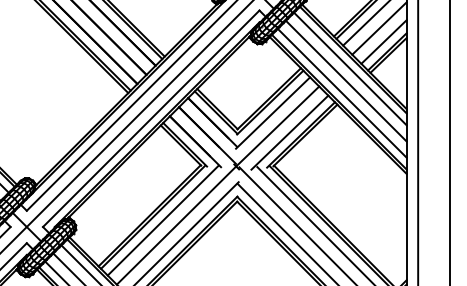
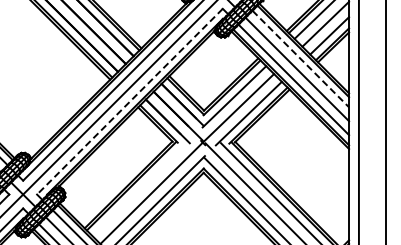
line: (351, 69) -> (301, 59), solid -> dashed
line: (150, 119) -> (129, 102), solid -> dashed
line: (162, 221) -> (139, 189), removed

